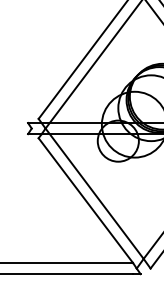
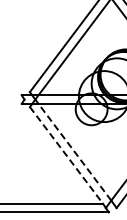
line: (93, 192) -> (72, 149), solid -> dashed
line: (85, 200) -> (66, 155), solid -> dashed

